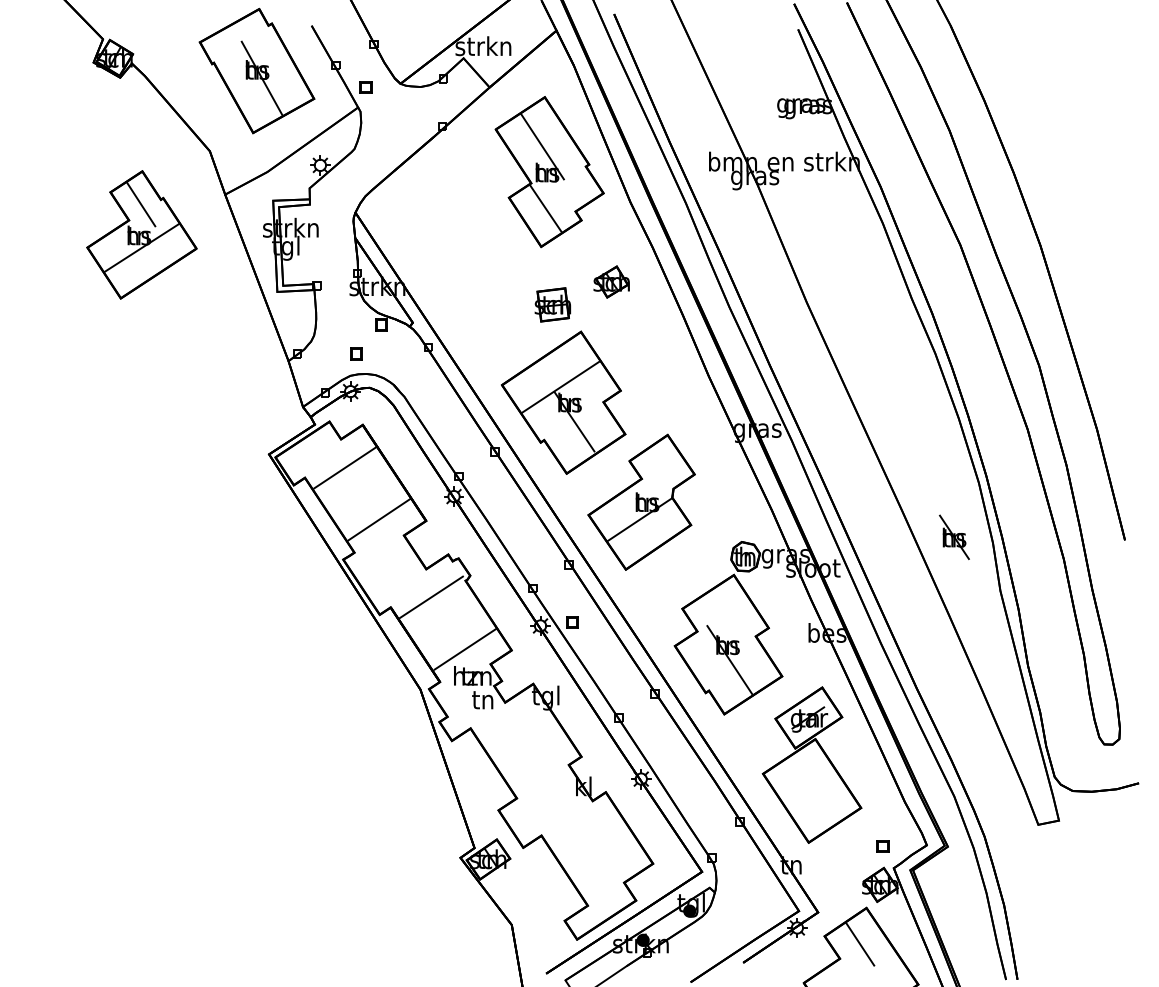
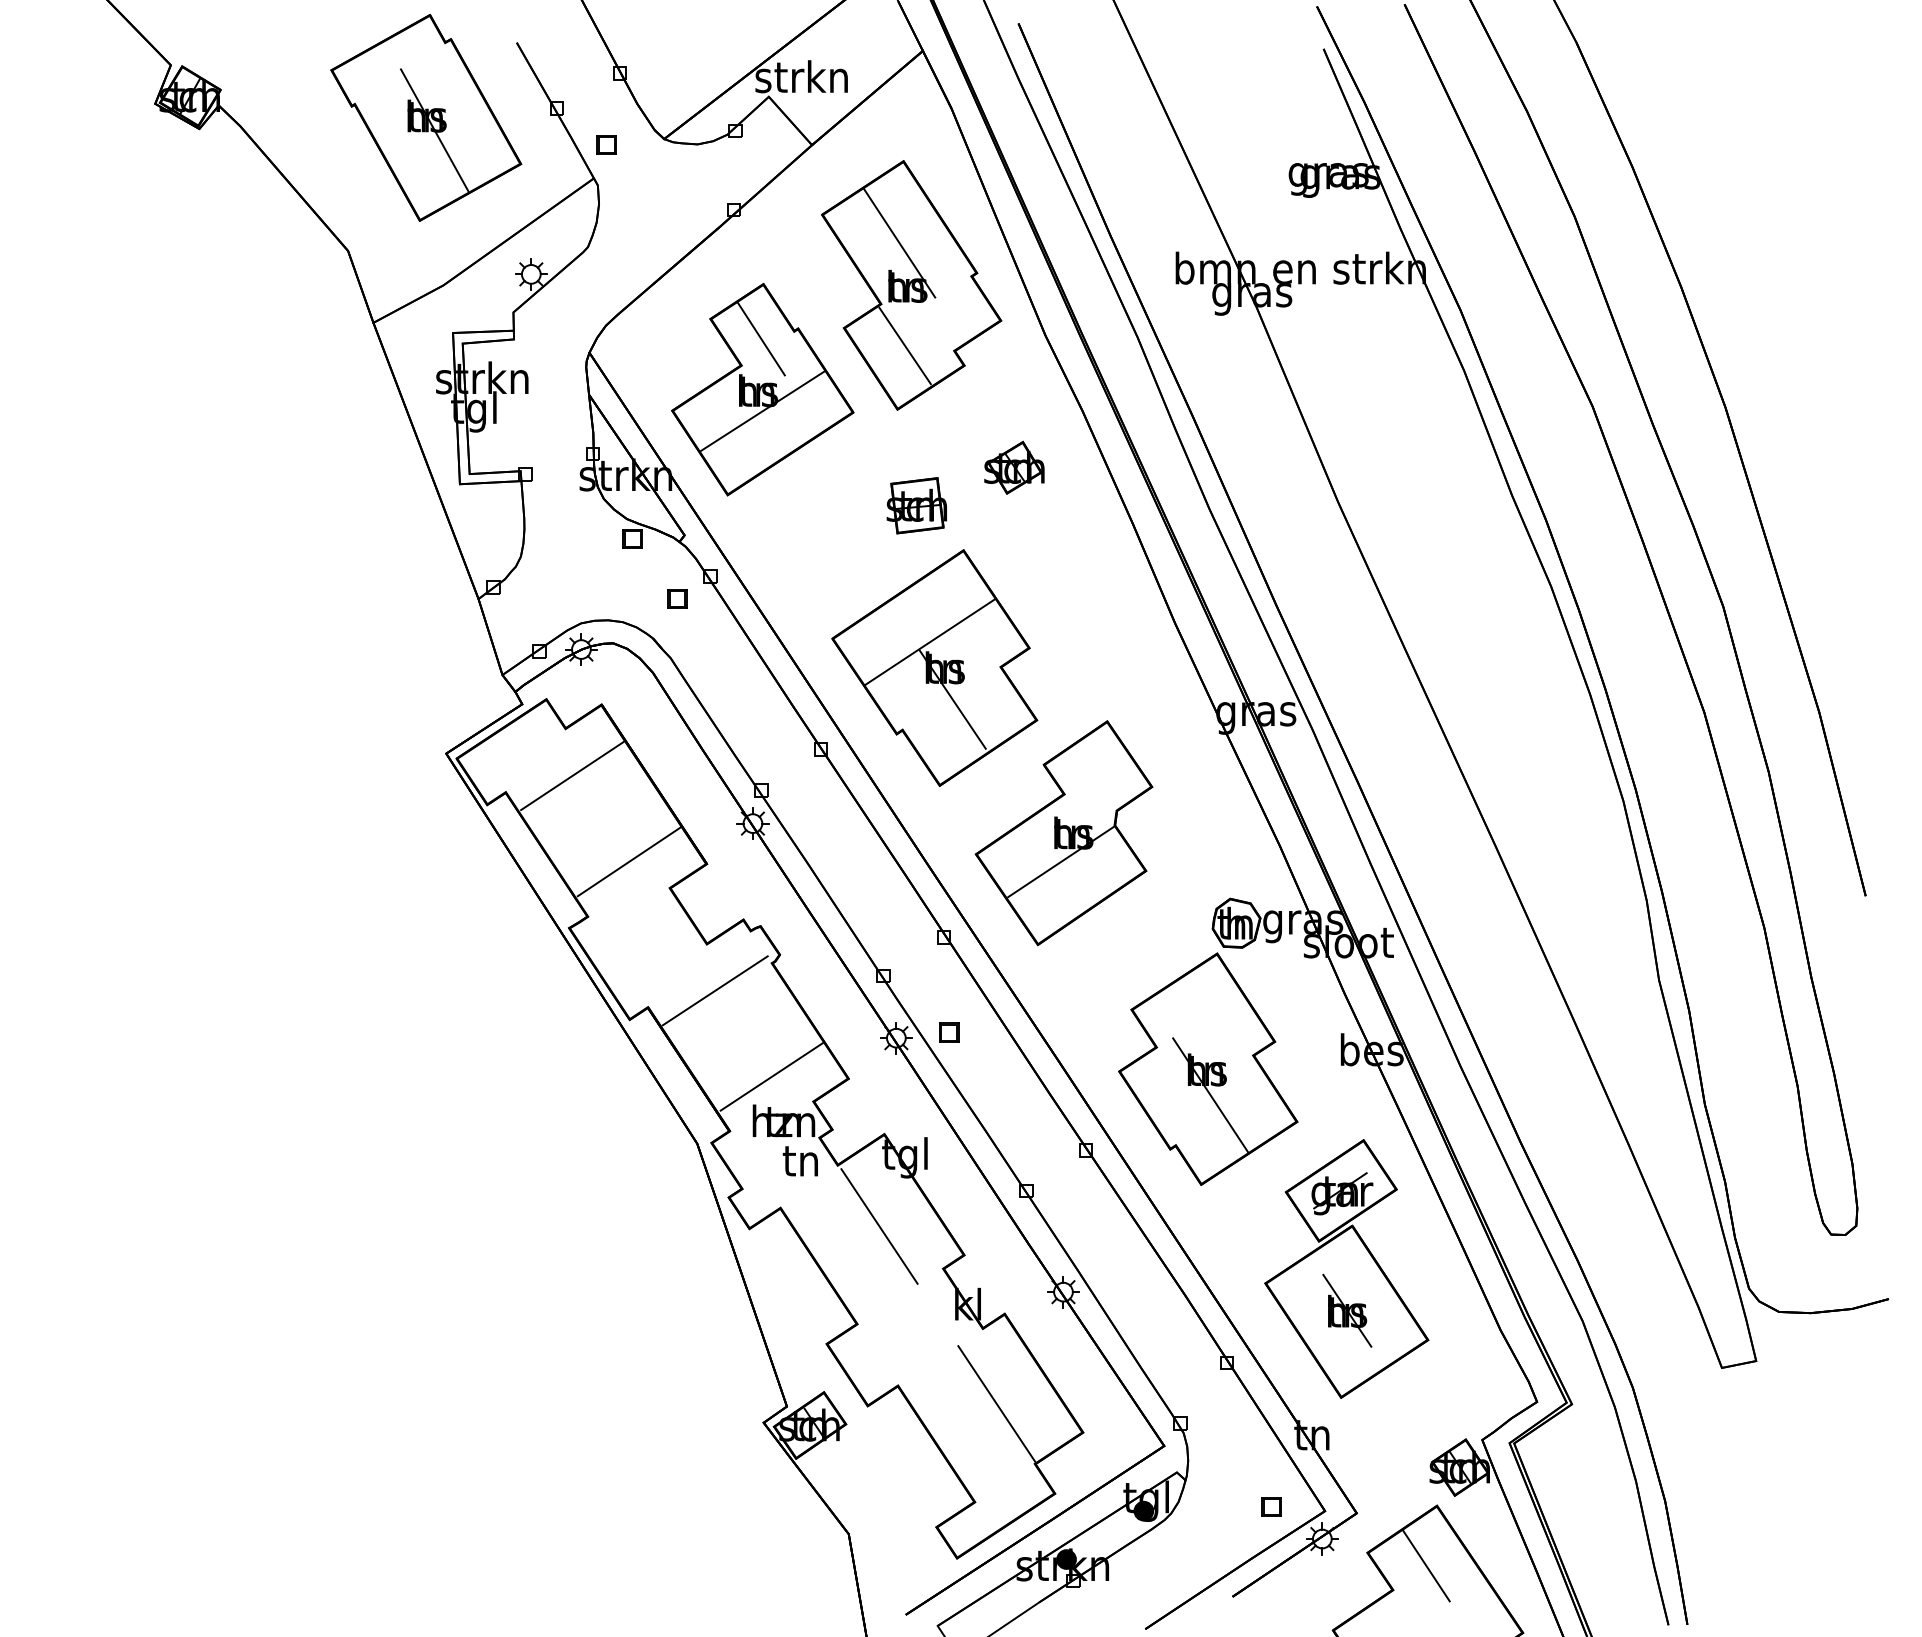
part: (141, 234) -> (761, 388), moved
part: (356, 353) -> (677, 597), moved
part: (954, 537) -> (1347, 1311), moved
line: (530, 739) -> (879, 1226), added
line: (600, 846) -> (995, 1403), added
part: (882, 846) -> (1271, 1506), moved

